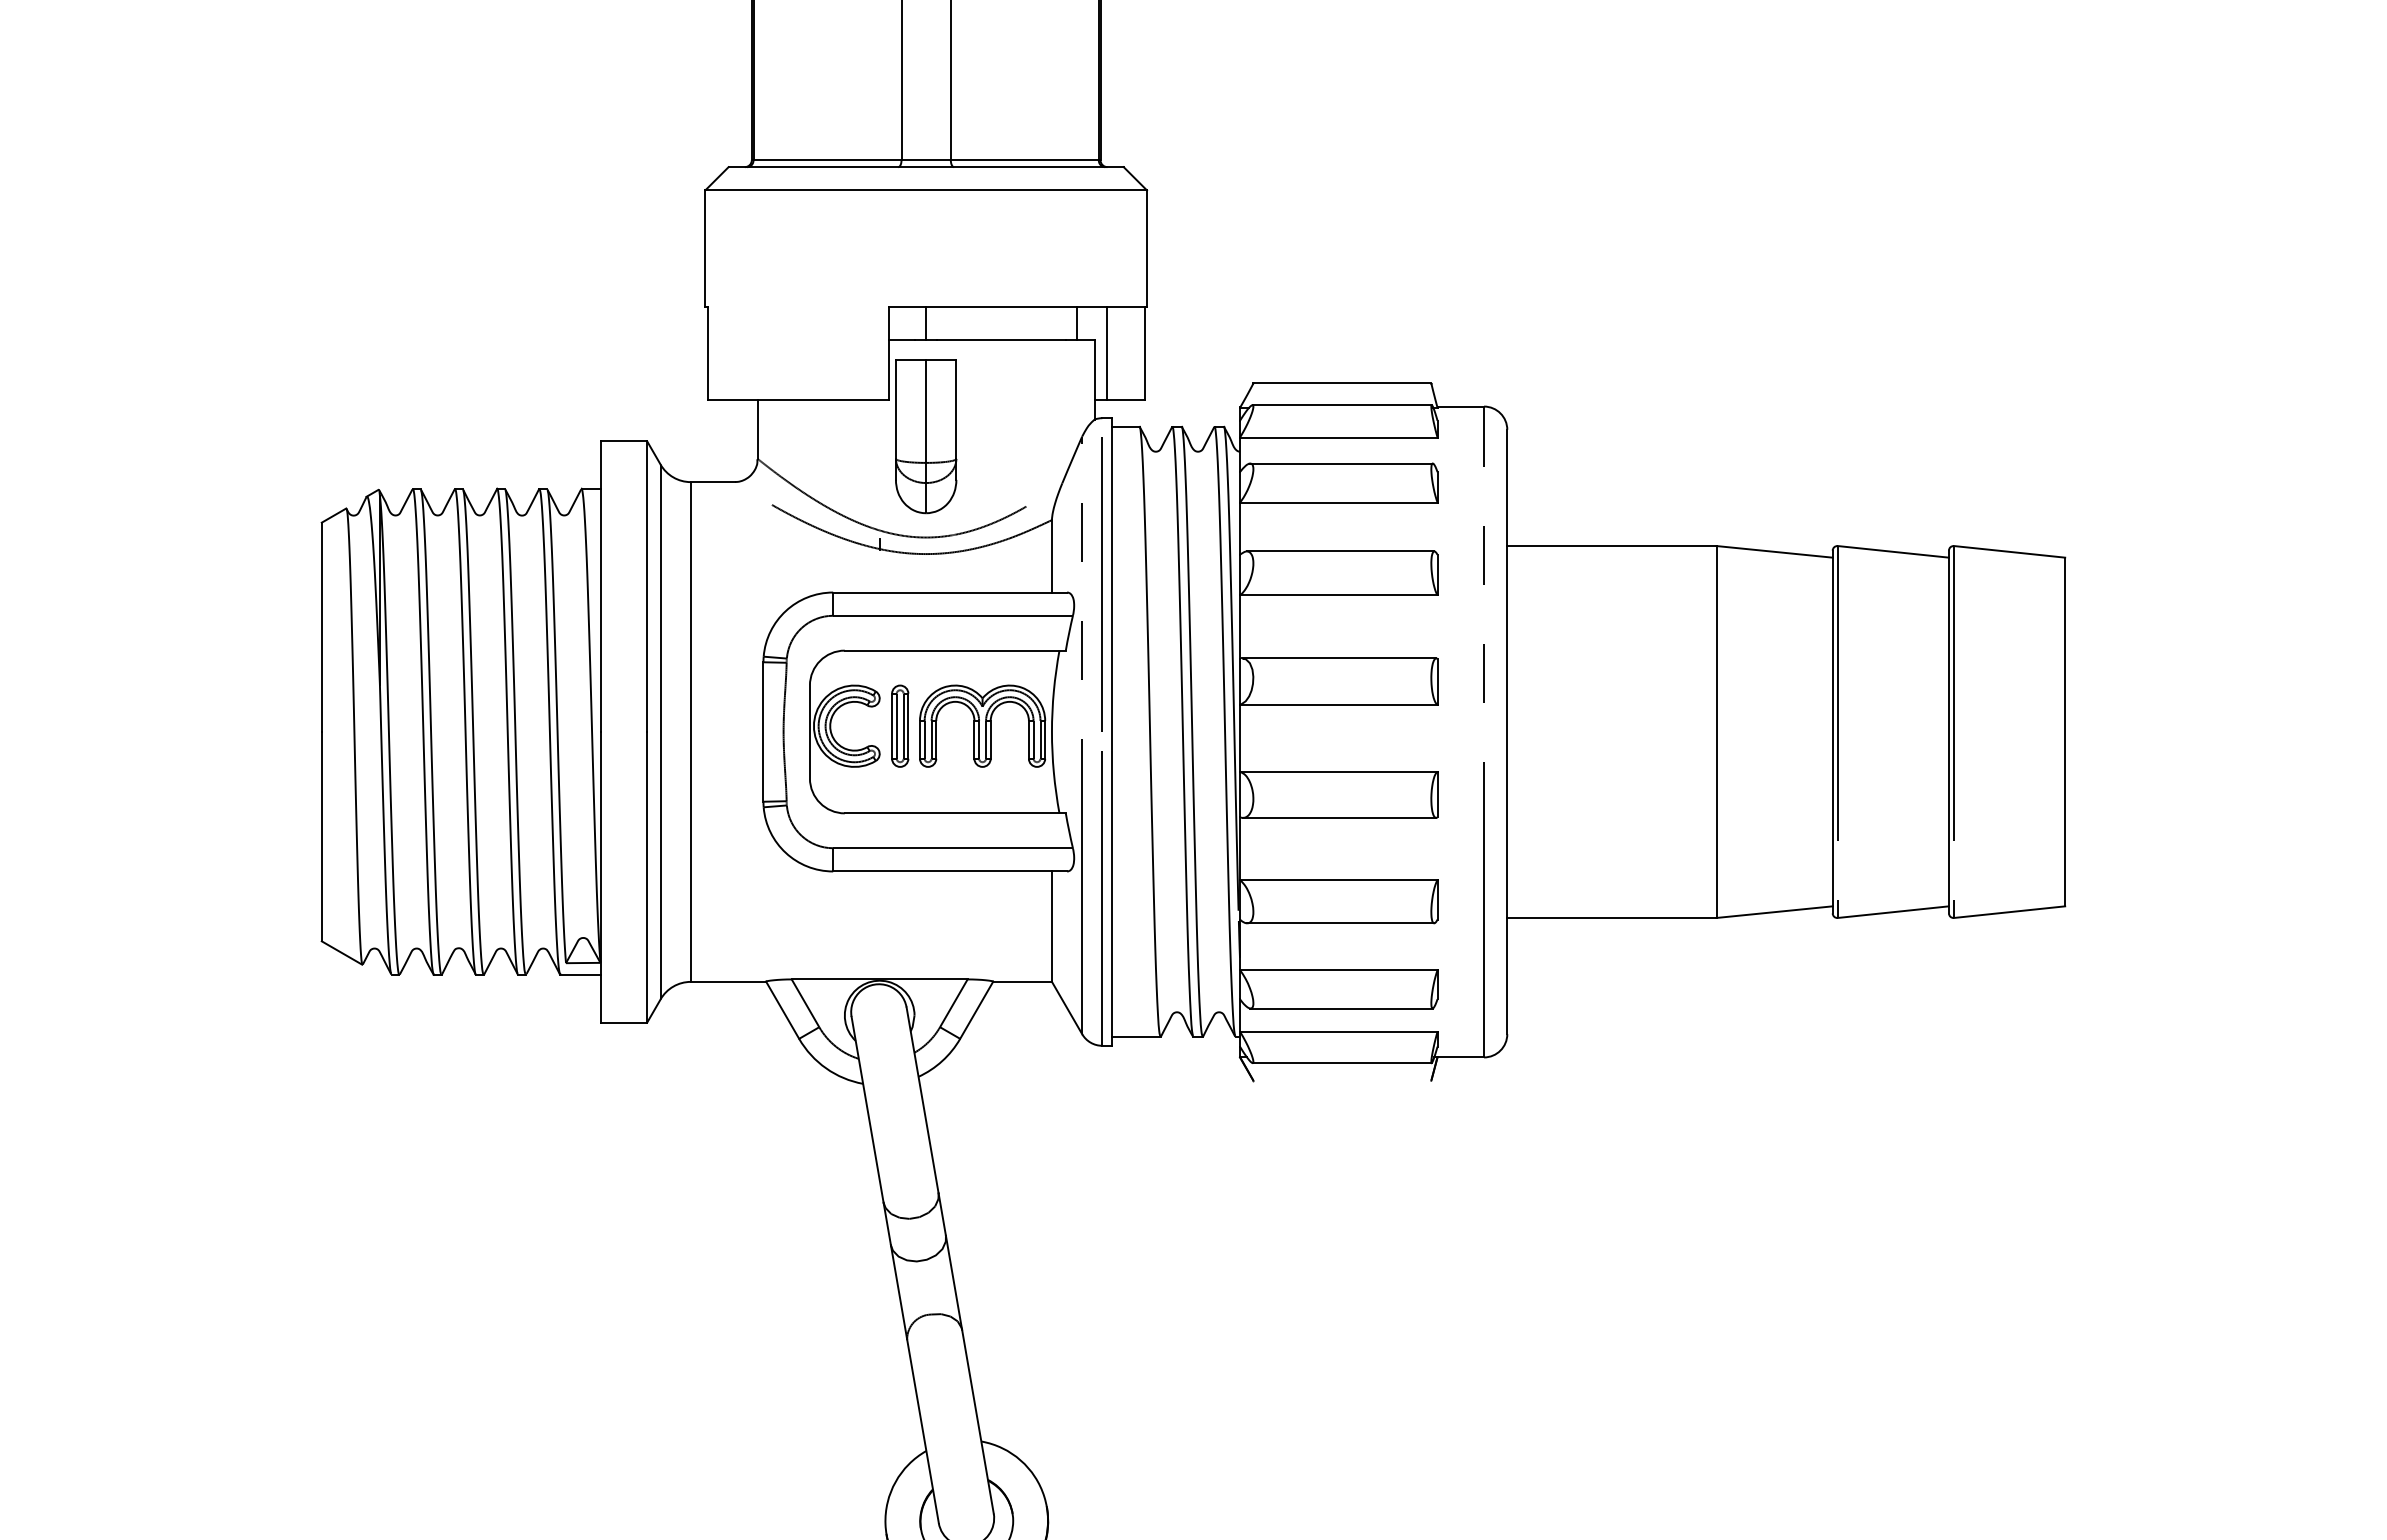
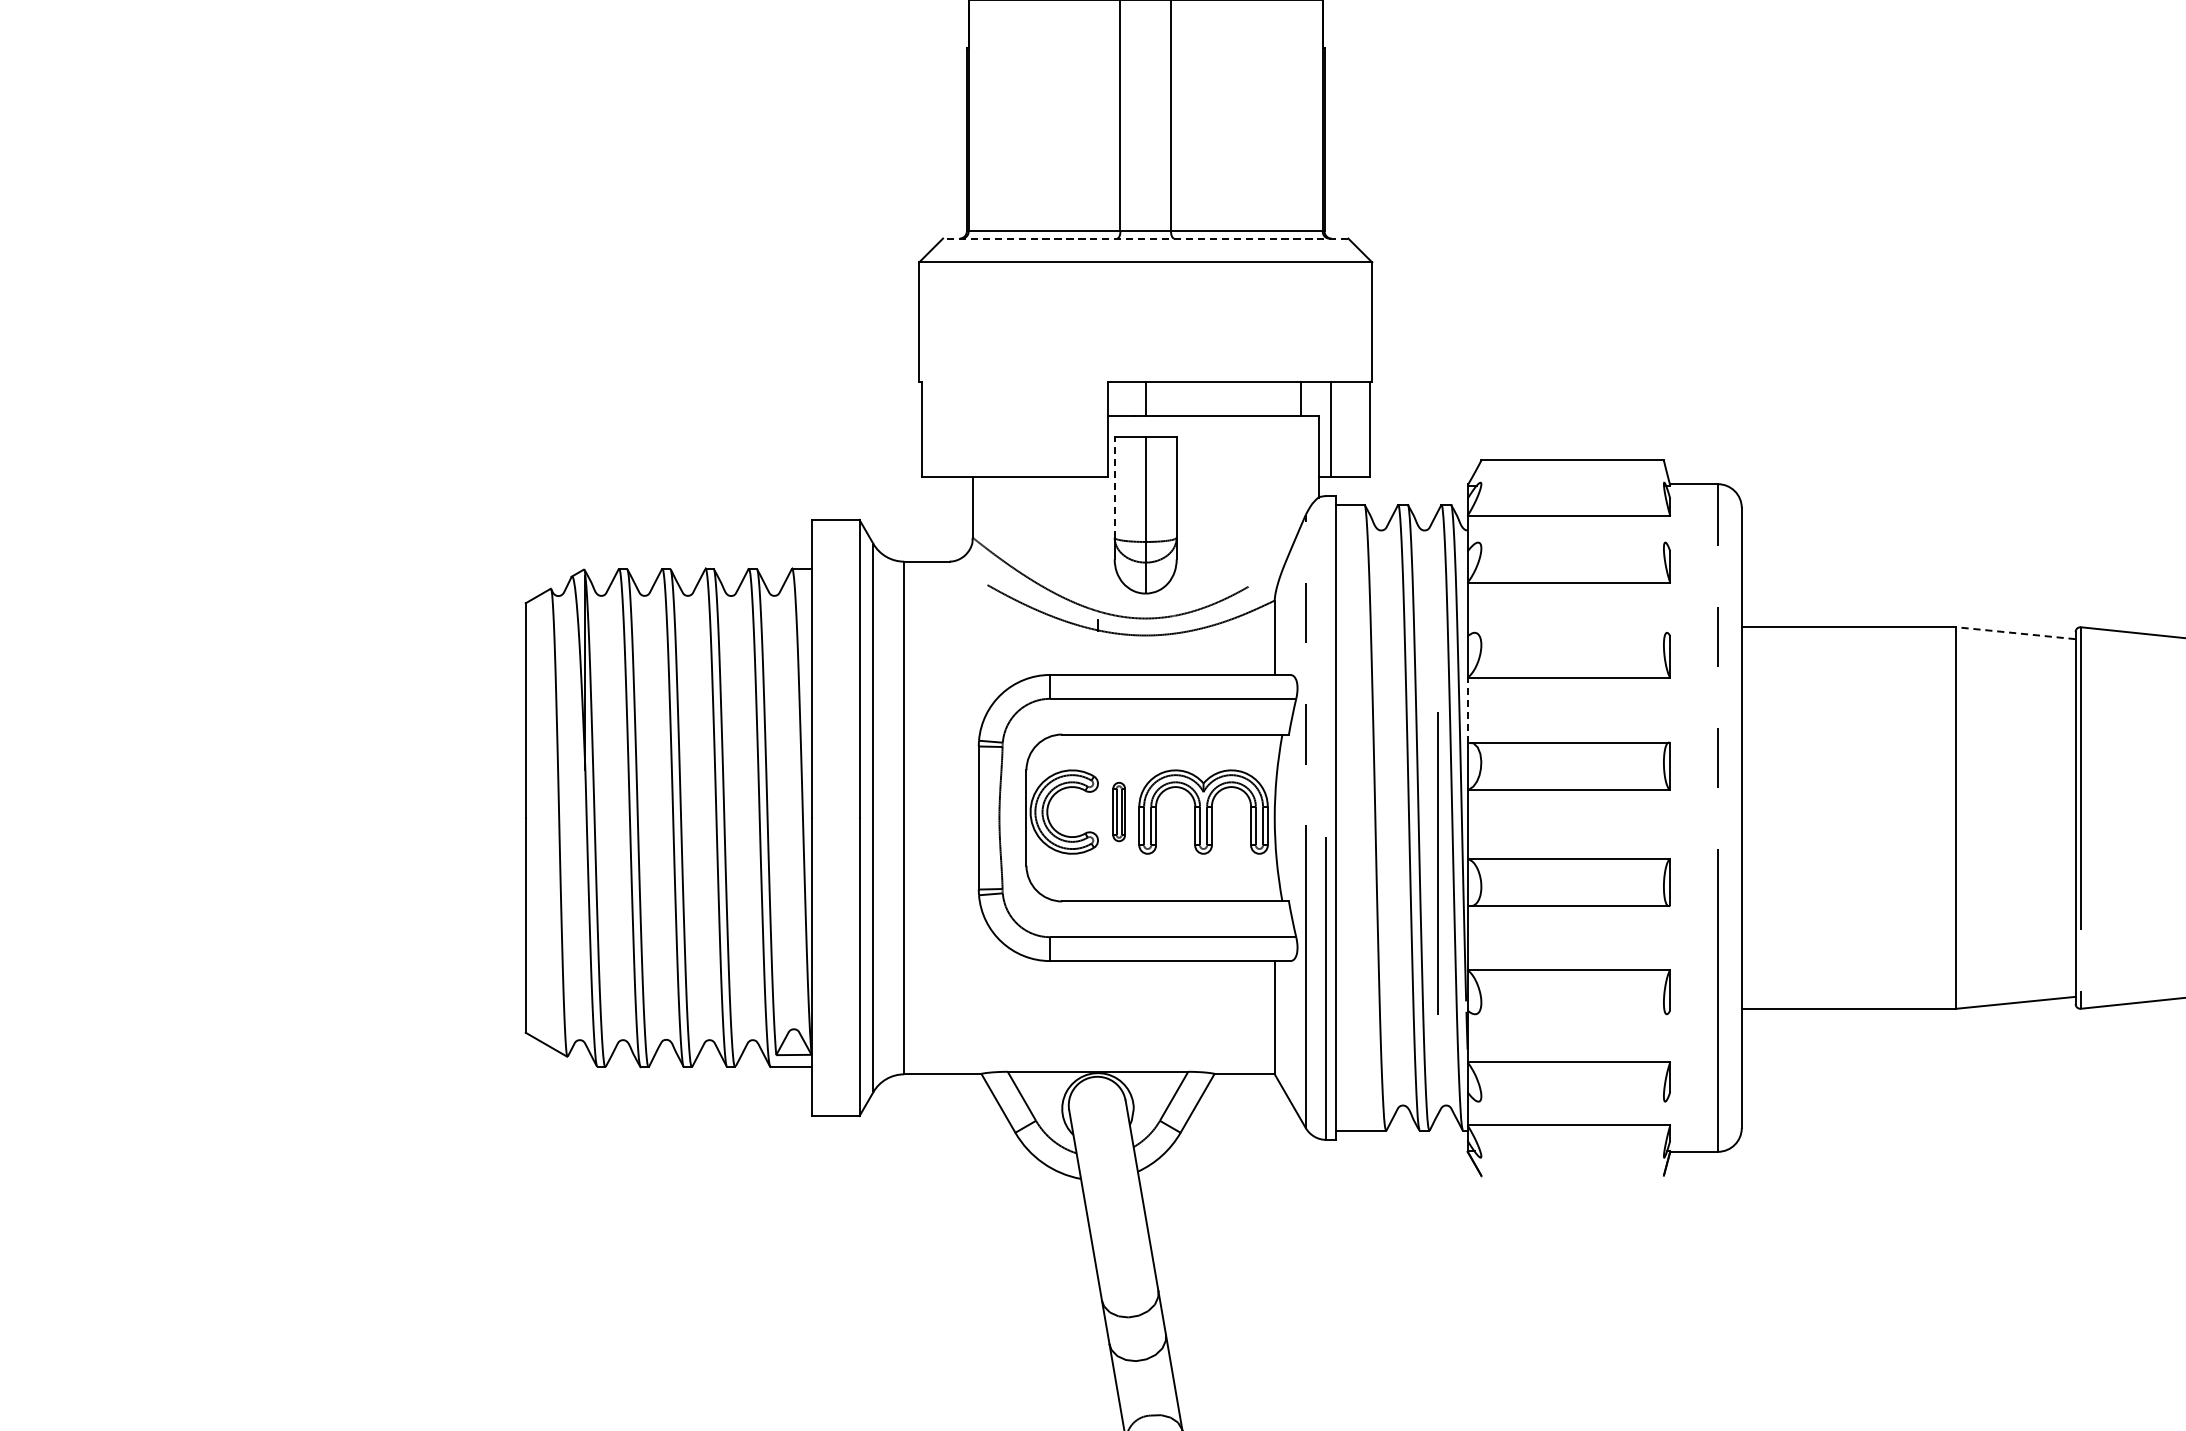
line: (926, 167) -> (1146, 238), solid -> dashed
line: (1341, 405) -> (1571, 483), removed
line: (895, 408) -> (1114, 486), solid -> dashed
line: (1341, 463) -> (1571, 542), removed
line: (1340, 551) -> (1570, 632), removed
line: (1774, 551) -> (2015, 632), solid -> dashed
line: (1101, 584) -> (1437, 863), moved
line: (1239, 627) -> (1467, 710), solid -> dashed
part: (900, 725) -> (1119, 811), size x0.7
line: (1340, 923) -> (1570, 1014), removed
line: (1341, 1008) -> (1571, 1101), removed
line: (1341, 1063) -> (1571, 1158), removed

